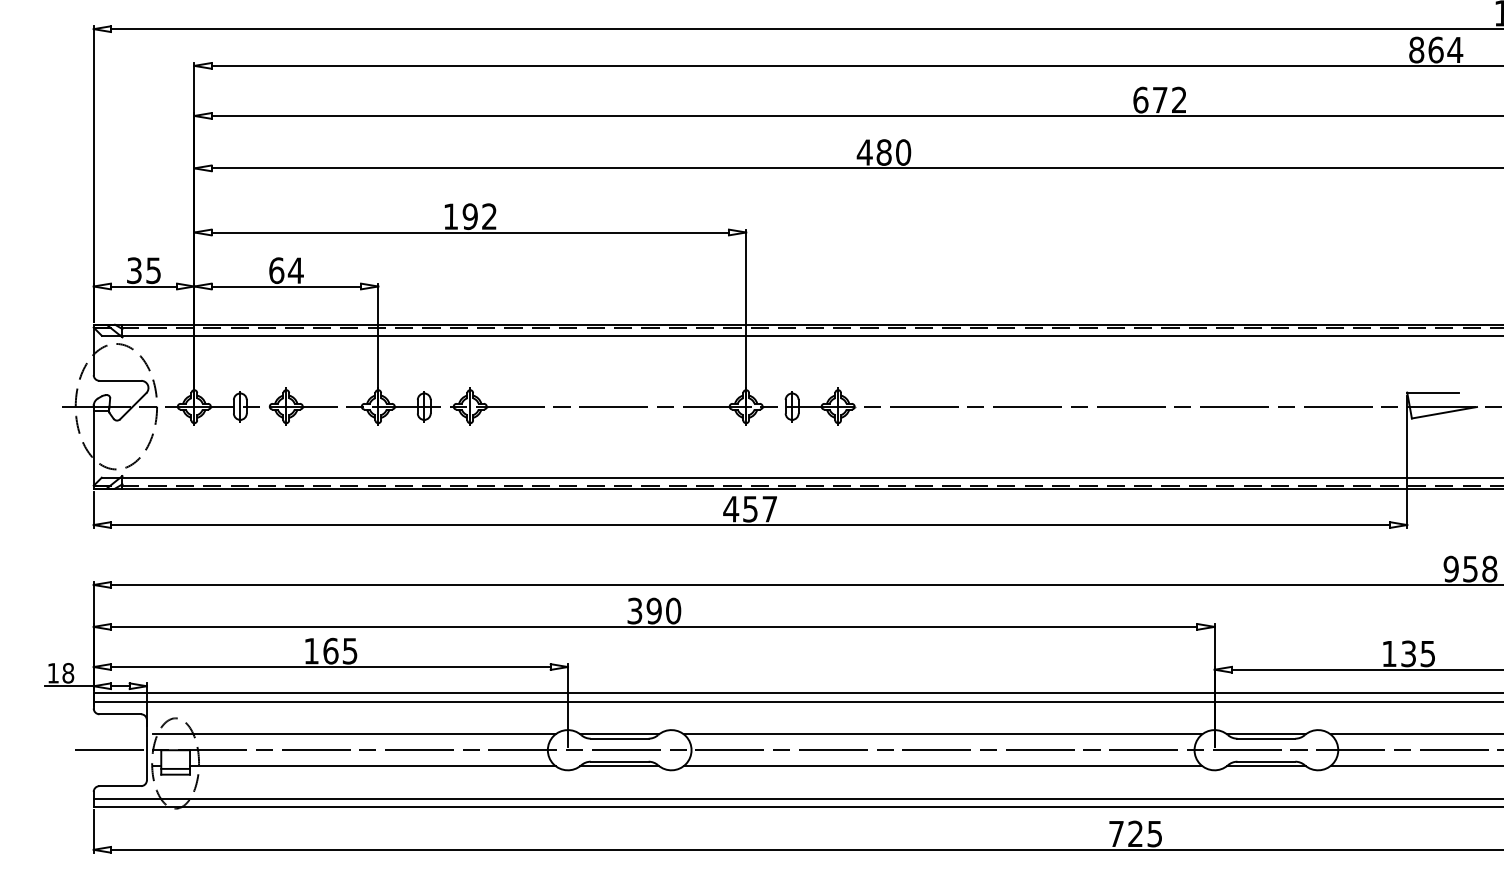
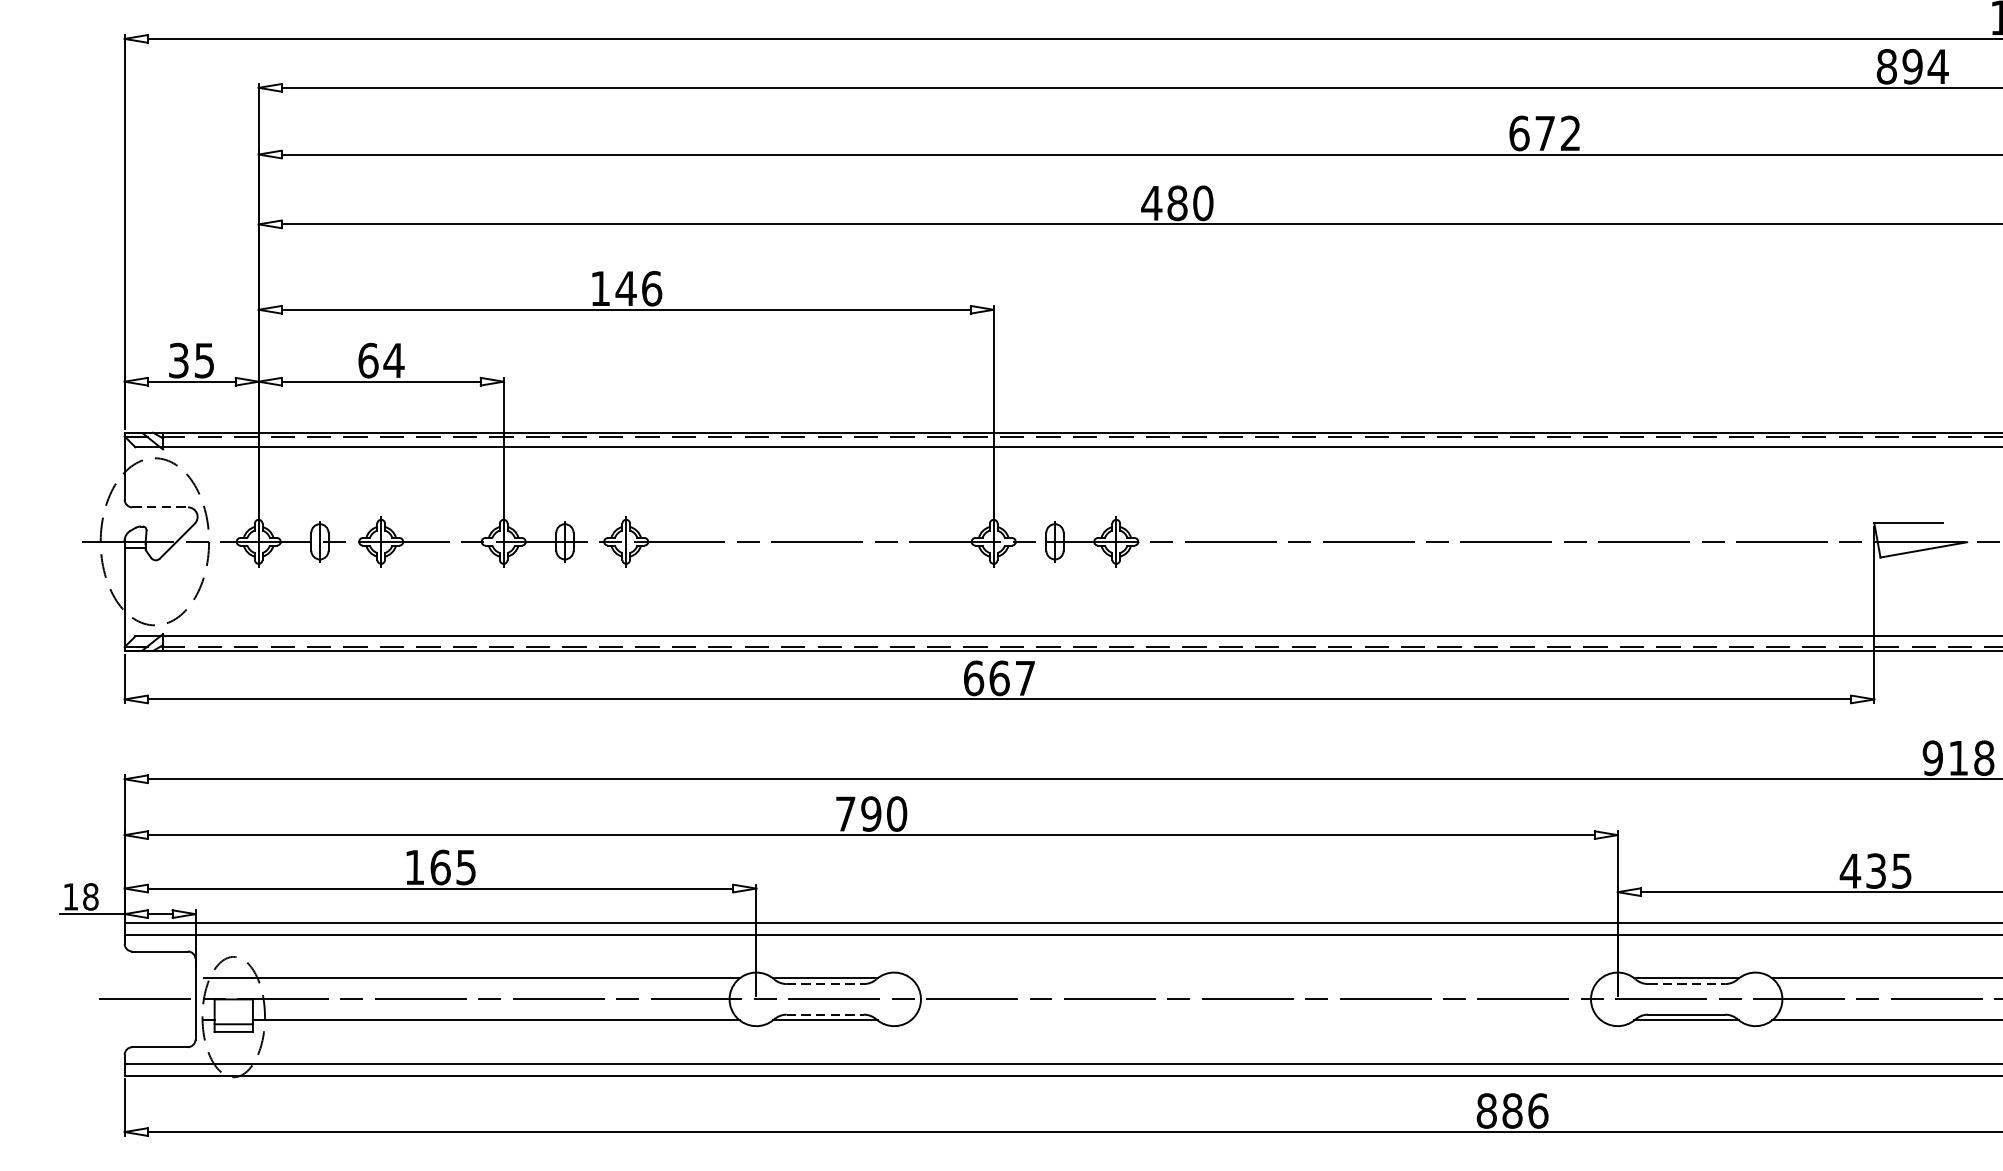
text: (1435, 49) -> (1911, 66), 864 -> 894
text: (479, 216) -> (638, 288), 192 -> 146
line: (120, 380) -> (160, 506), solid -> dashed
text: (740, 508) -> (986, 677), 457 -> 667
text: (1470, 569) -> (1958, 758), 958 -> 918
text: (634, 610) -> (844, 813), 390 -> 790
text: (1389, 653) -> (1850, 870), 135 -> 435
line: (942, 734) -> (1255, 978), removed
line: (619, 738) -> (825, 983), solid -> dashed
line: (1266, 738) -> (1686, 983), solid -> dashed
line: (619, 761) -> (825, 1014), solid -> dashed
line: (942, 766) -> (1255, 1021), removed
text: (1135, 833) -> (1512, 1110), 725 -> 886

